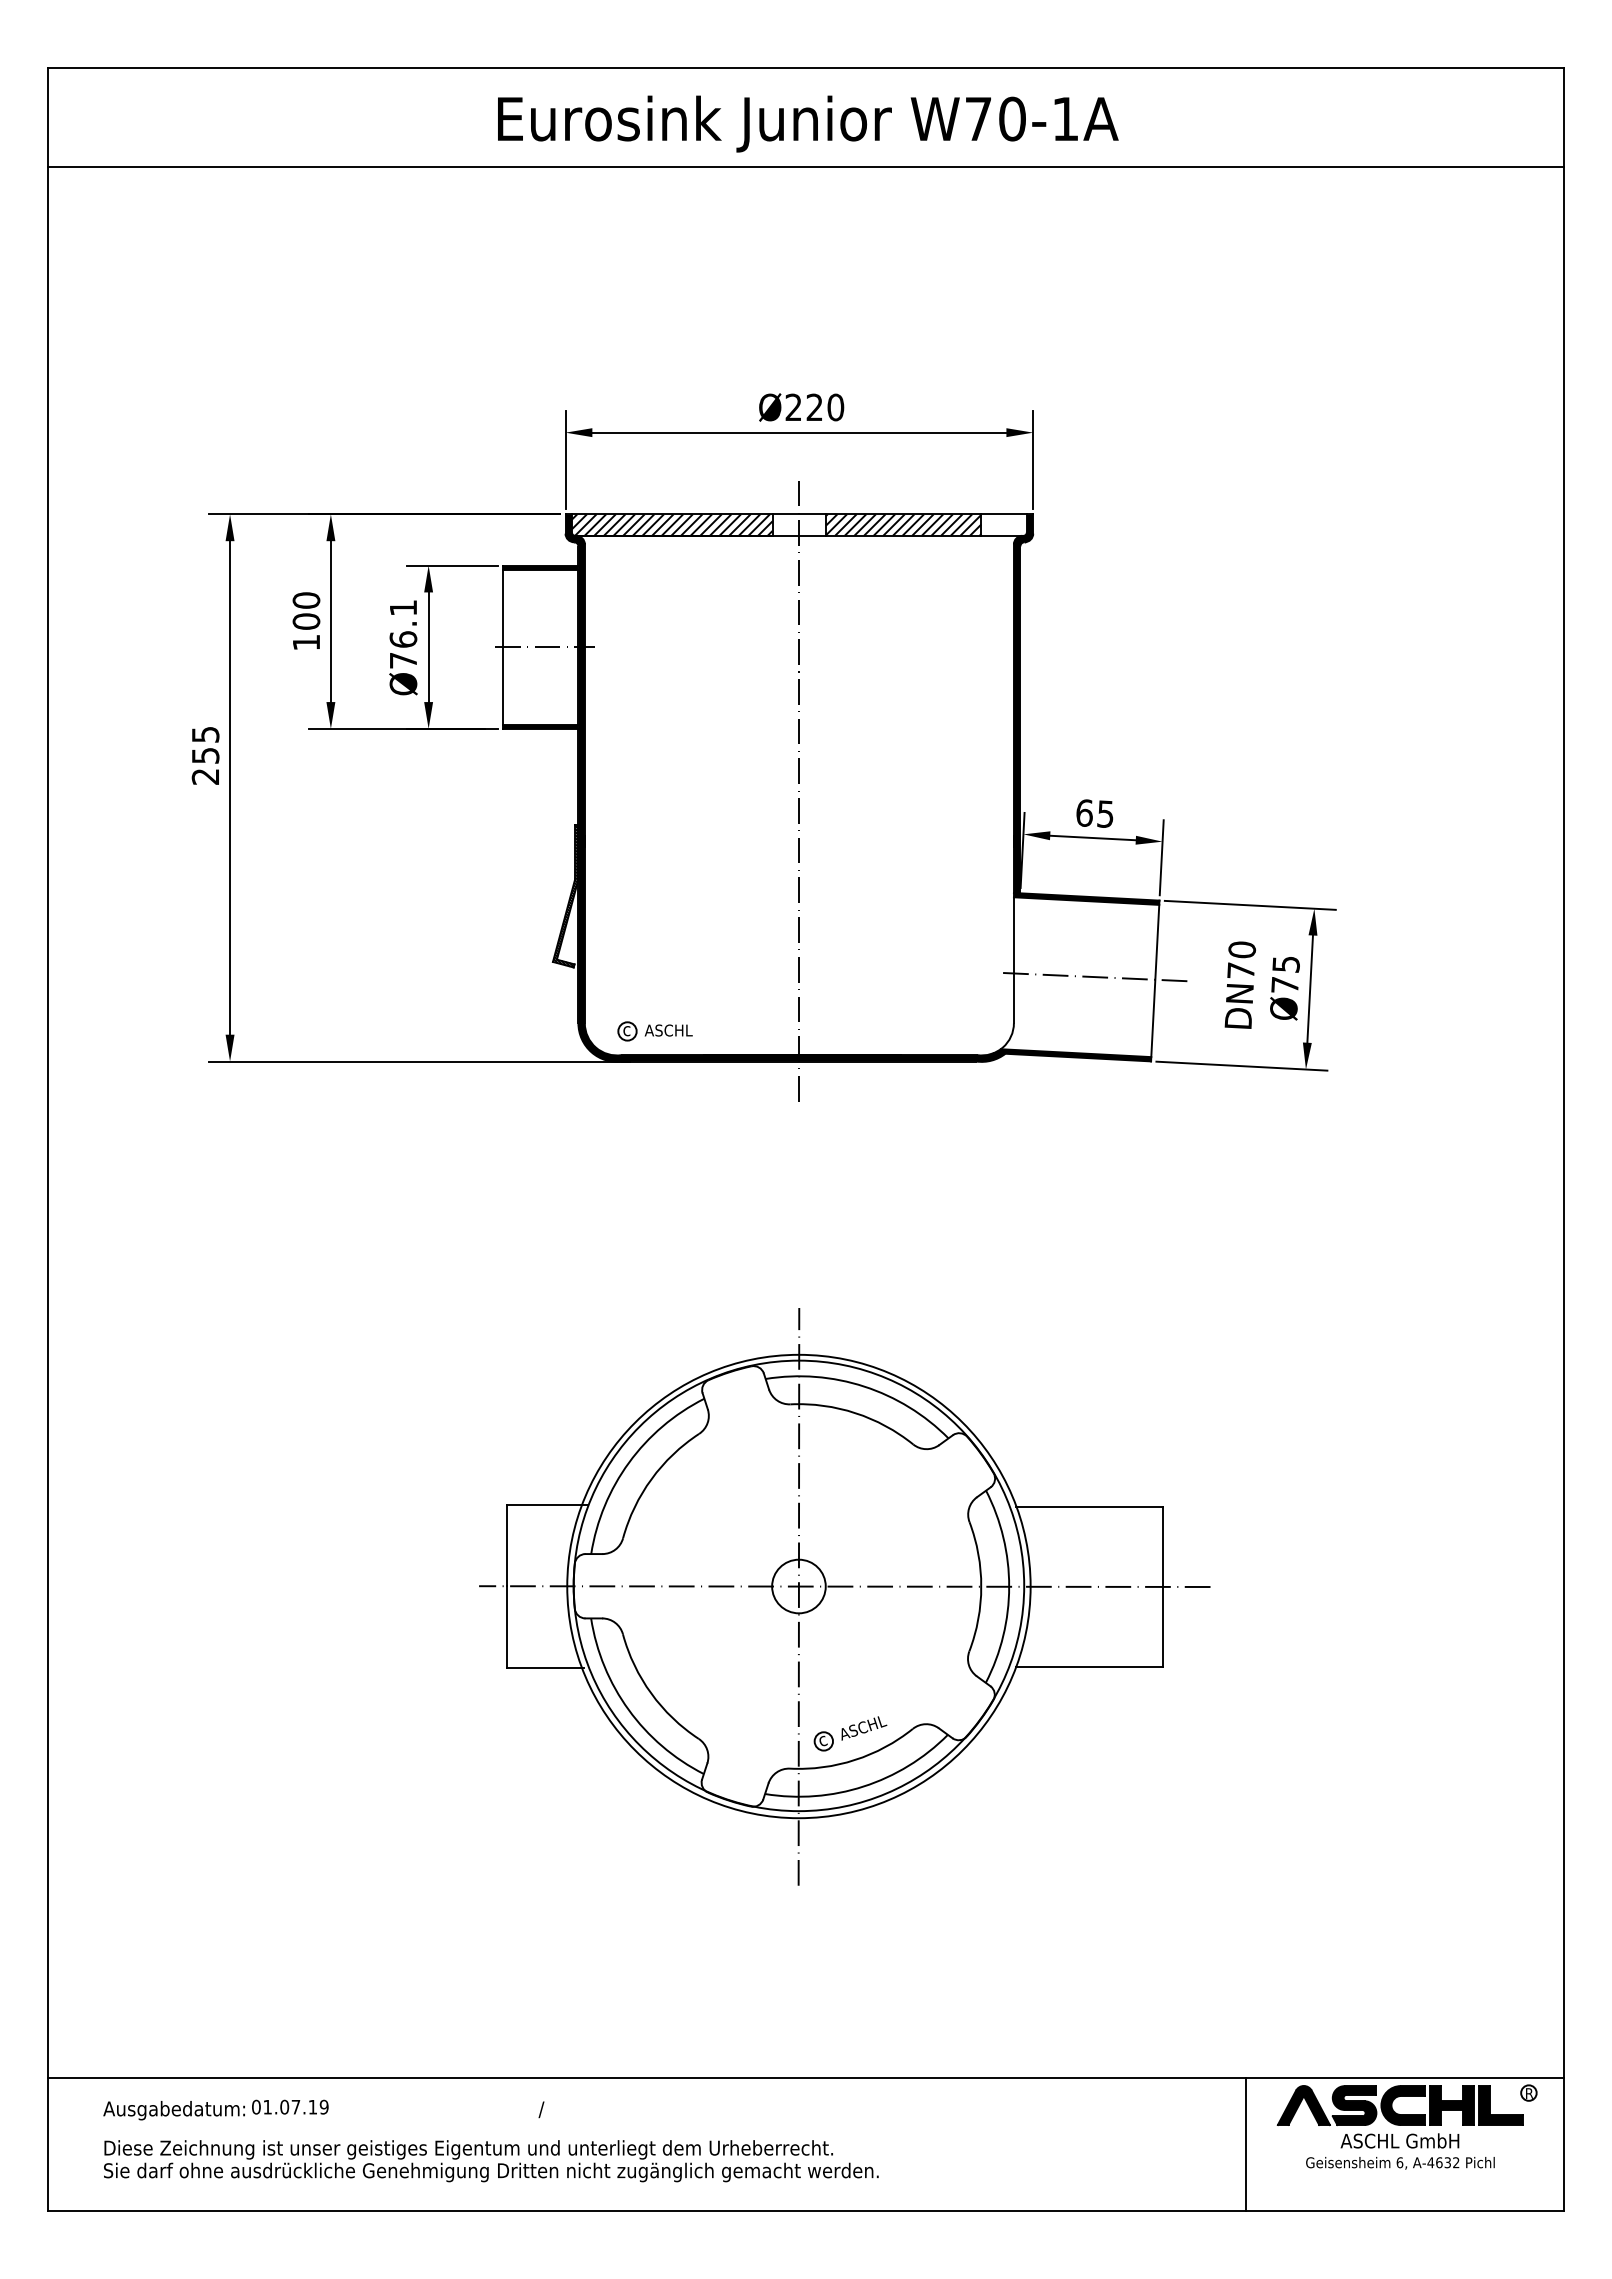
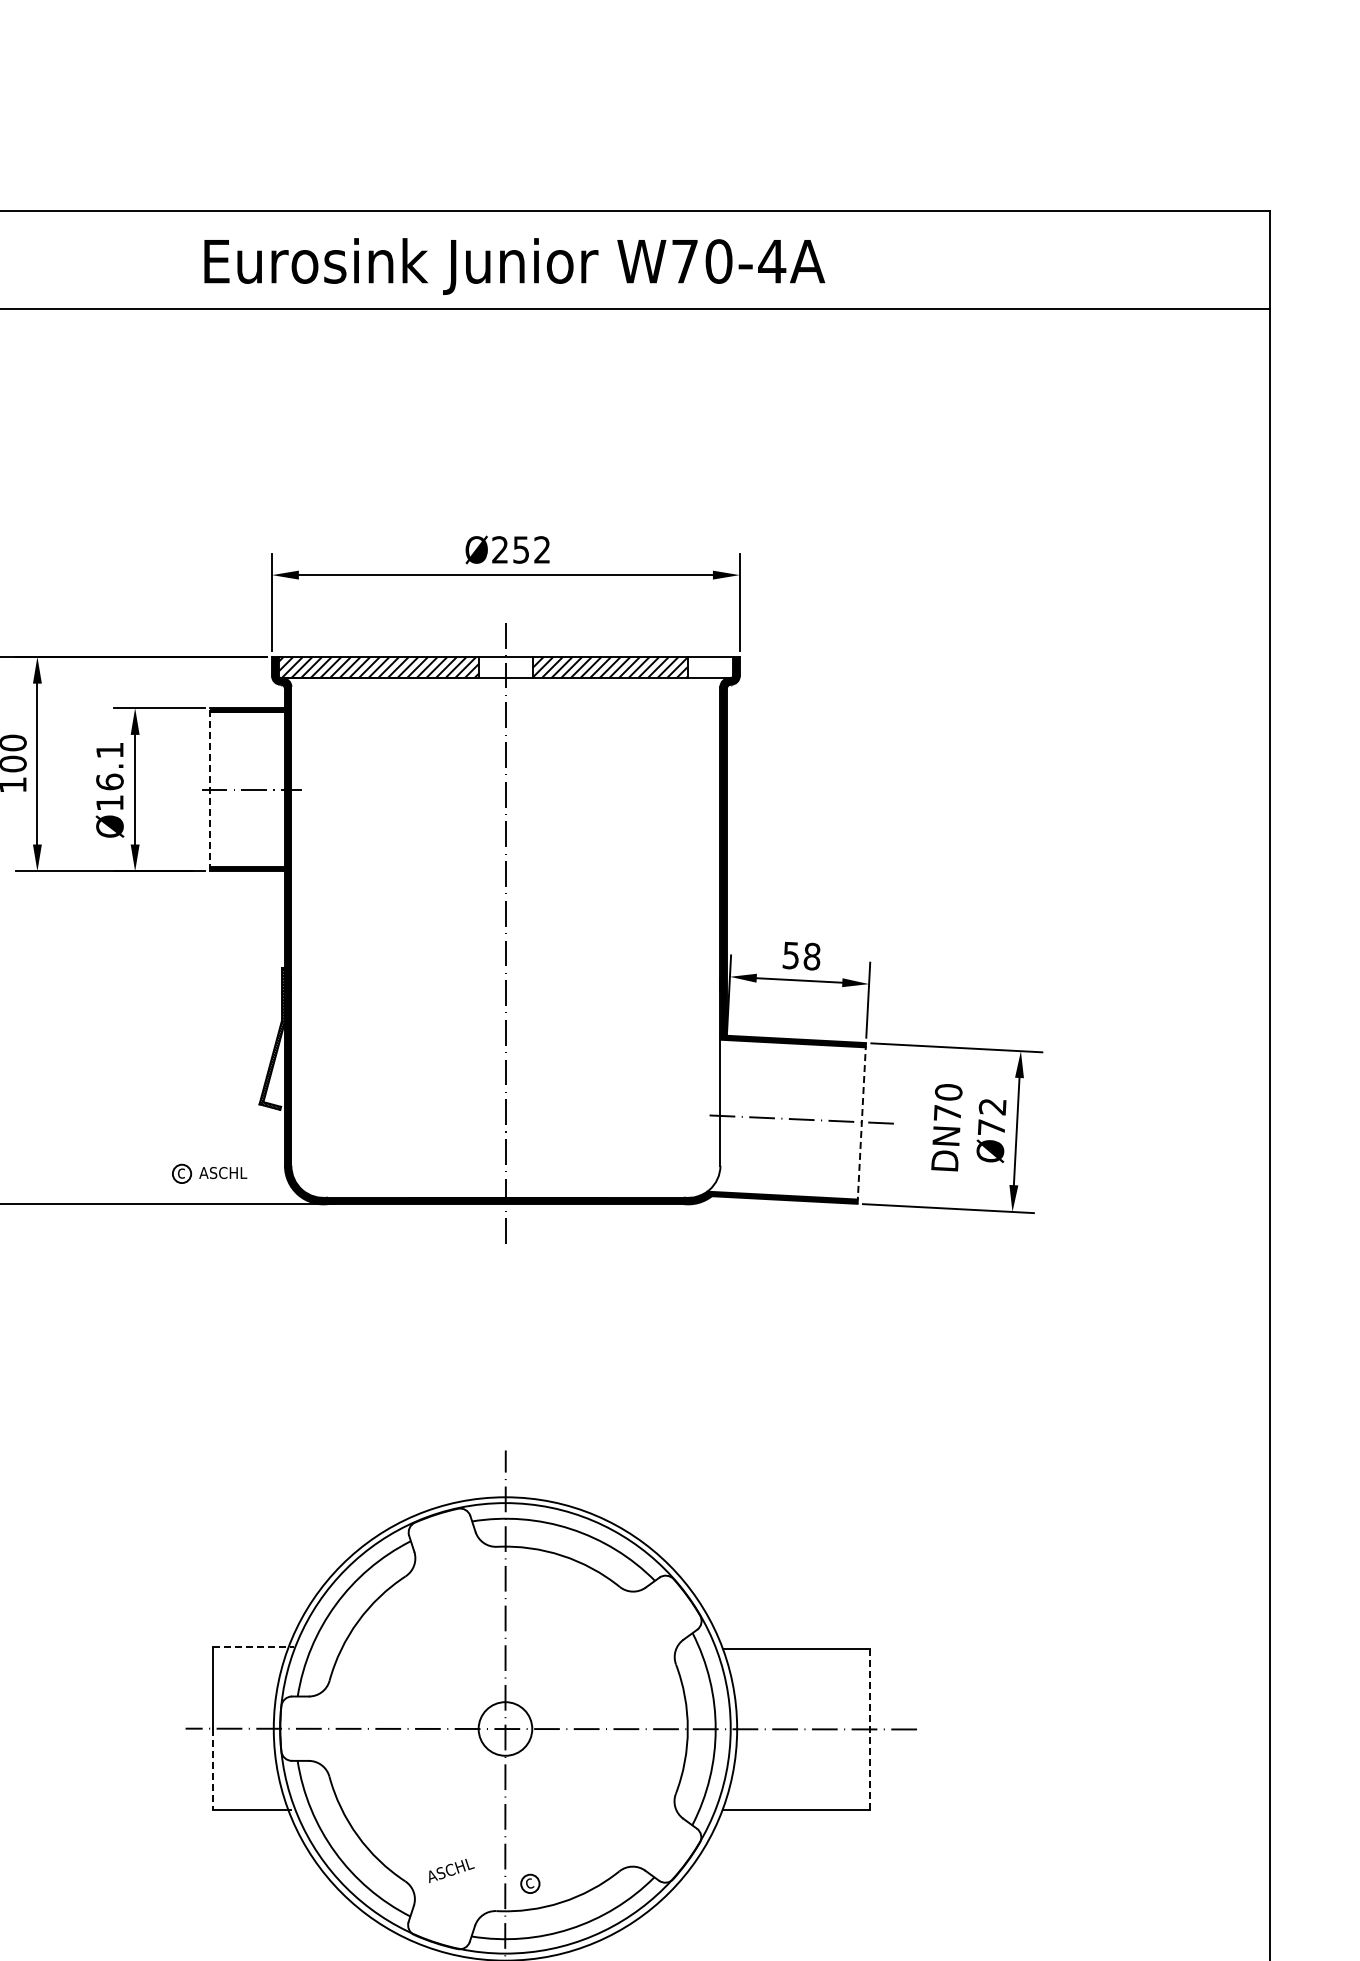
text: (1065, 118) -> (772, 260), W70-1A -> W70-4A
text: (825, 407) -> (532, 549), Ø220 -> Ø252
line: (503, 647) -> (210, 789), solid -> dashed
text: (403, 660) -> (110, 802), Ø76.1 -> Ø16.1
text: (1094, 813) -> (801, 955), 65 -> 58
text: (1285, 964) -> (992, 1106), Ø75 -> Ø72
line: (1155, 980) -> (862, 1122), solid -> dashed
part: (654, 1031) -> (209, 1173), moved
line: (547, 1504) -> (254, 1646), solid -> dashed
line: (1163, 1587) -> (870, 1729), solid -> dashed
line: (506, 1627) -> (213, 1769), solid -> dashed
text: (864, 1728) -> (452, 1870), moved

